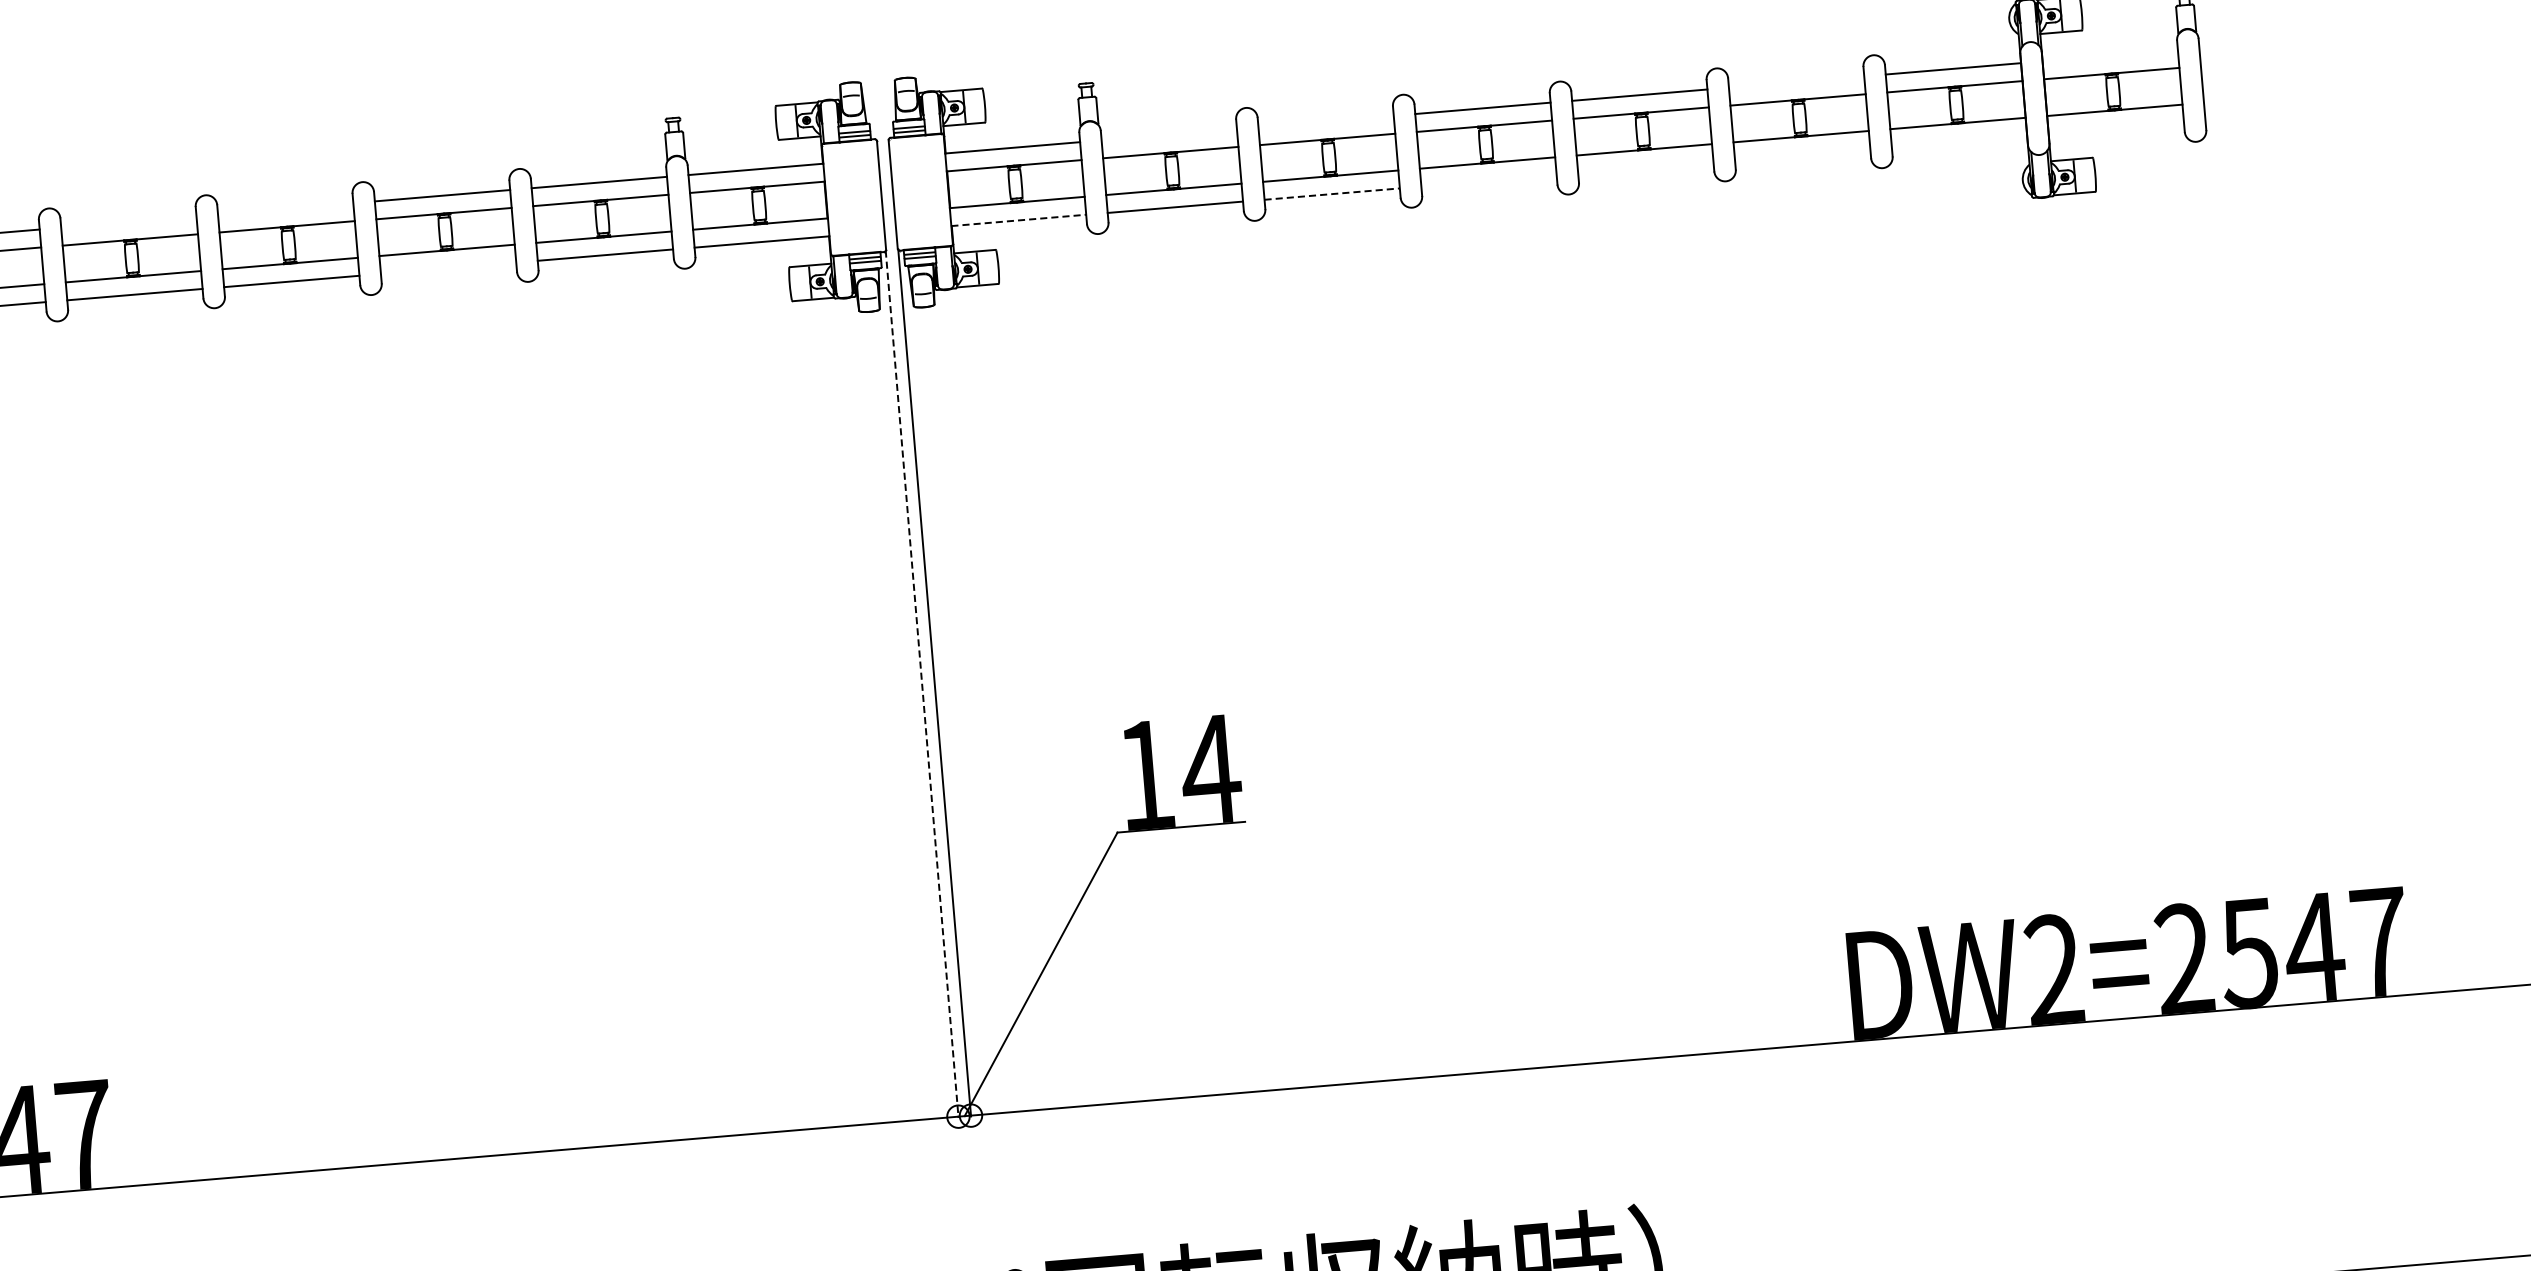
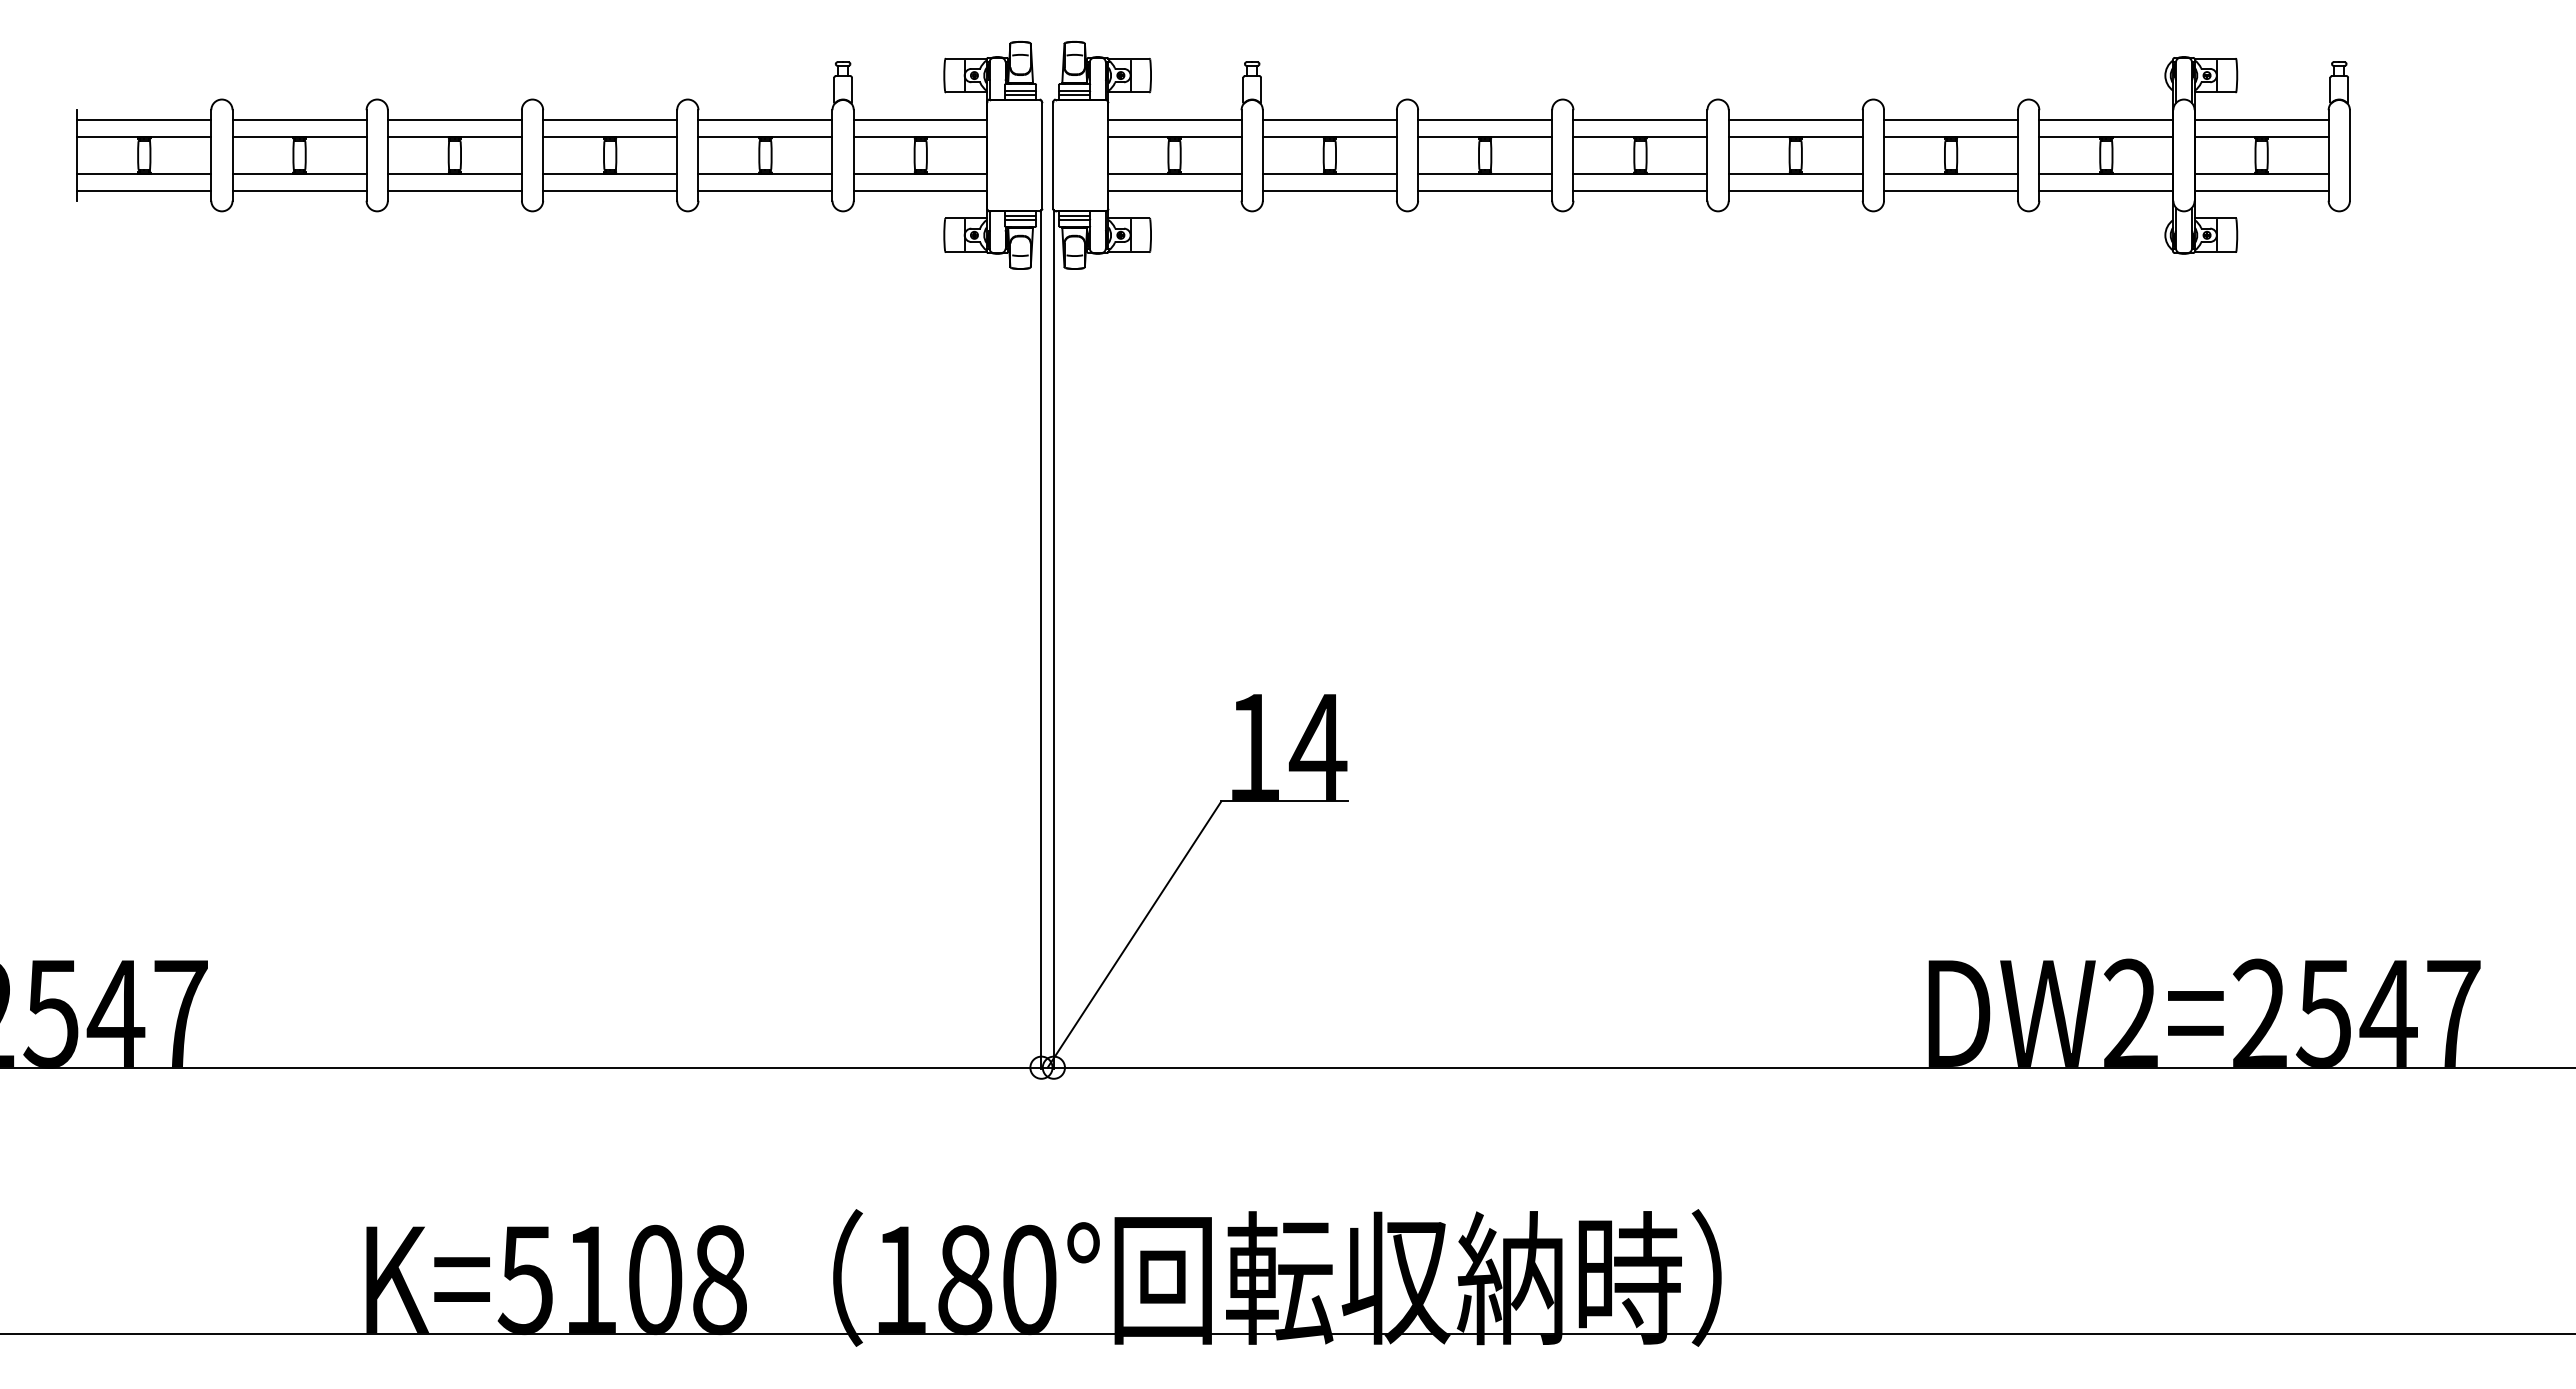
line: (2110, 55) -> (2261, 119), added
line: (1797, 81) -> (1951, 119), added
line: (1326, 121) -> (1485, 119), added
line: (2116, 128) -> (2261, 191), added
line: (1168, 134) -> (1329, 119), added
line: (1959, 141) -> (2106, 191), added
line: (1803, 154) -> (1951, 191), added
line: (1645, 167) -> (1795, 191), added
line: (1489, 181) -> (1640, 191), added
line: (1332, 194) -> (1485, 191), dashed -> solid
line: (285, 208) -> (454, 119), added
line: (1018, 220) -> (1174, 191), dashed -> solid
line: (128, 222) -> (299, 119), added
line: (448, 268) -> (610, 191), added
line: (922, 684) -> (1041, 639), dashed -> solid

